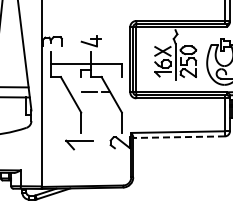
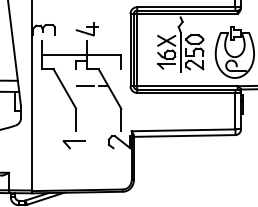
line: (179, 137) -> (185, 136), dashed -> solid
part: (79, 145) -> (74, 145), size x0.71

